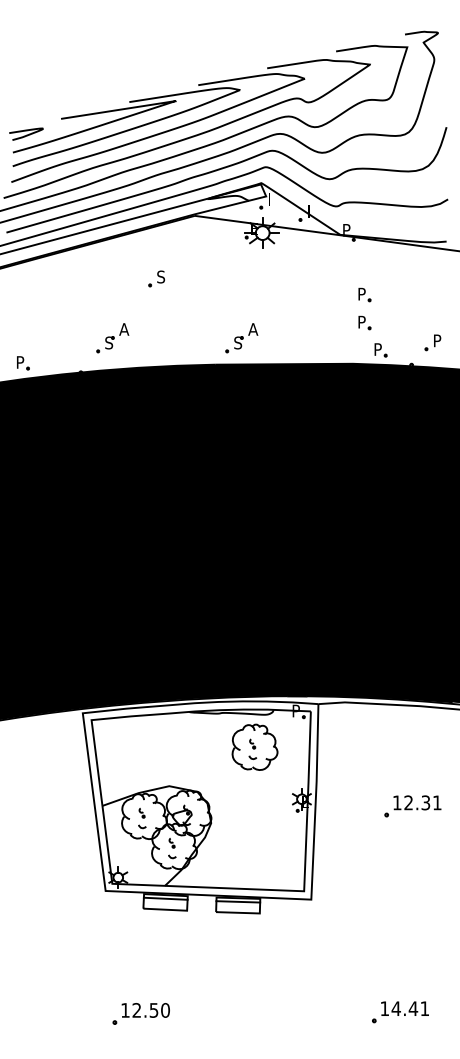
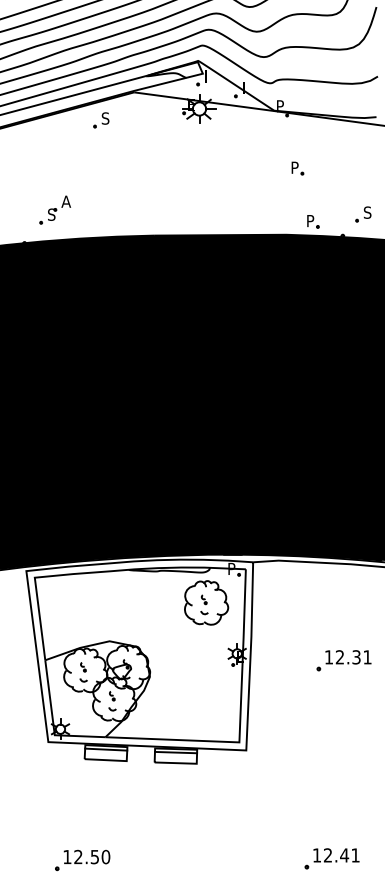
part: (156, 278) -> (101, 119), moved
part: (364, 322) -> (297, 195), removed
part: (241, 338) -> (179, 210), removed
text: (437, 340) -> (367, 212), P -> S
part: (254, 746) -> (206, 602), moved
text: (395, 1008) -> (327, 855), 14.41 -> 12.41

